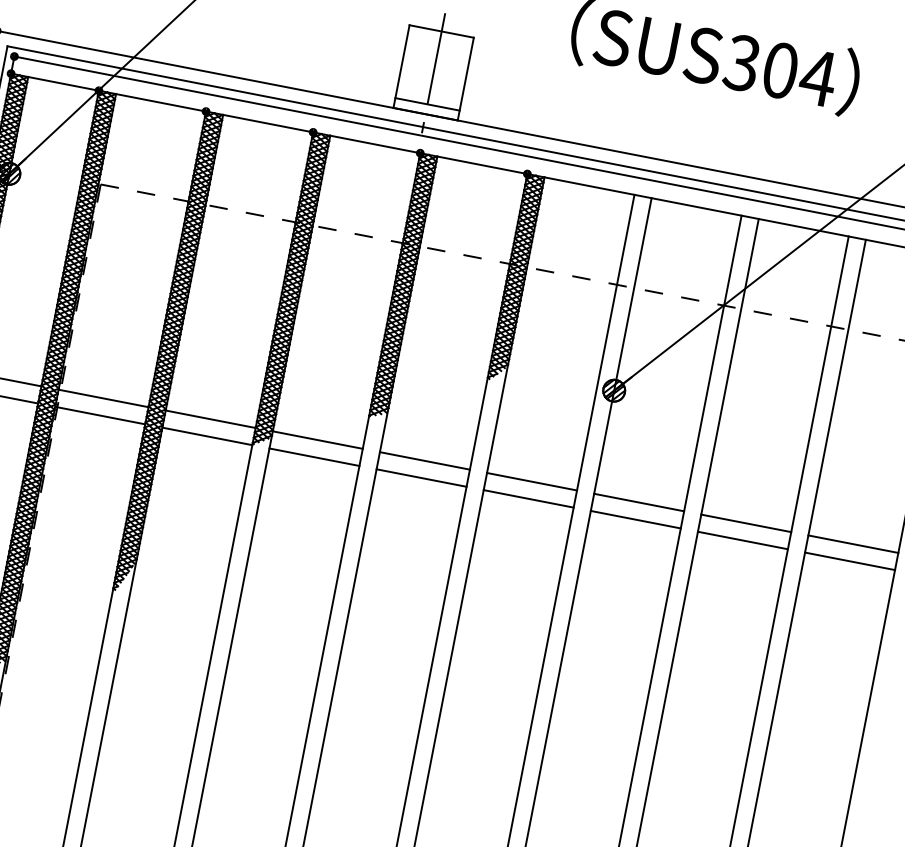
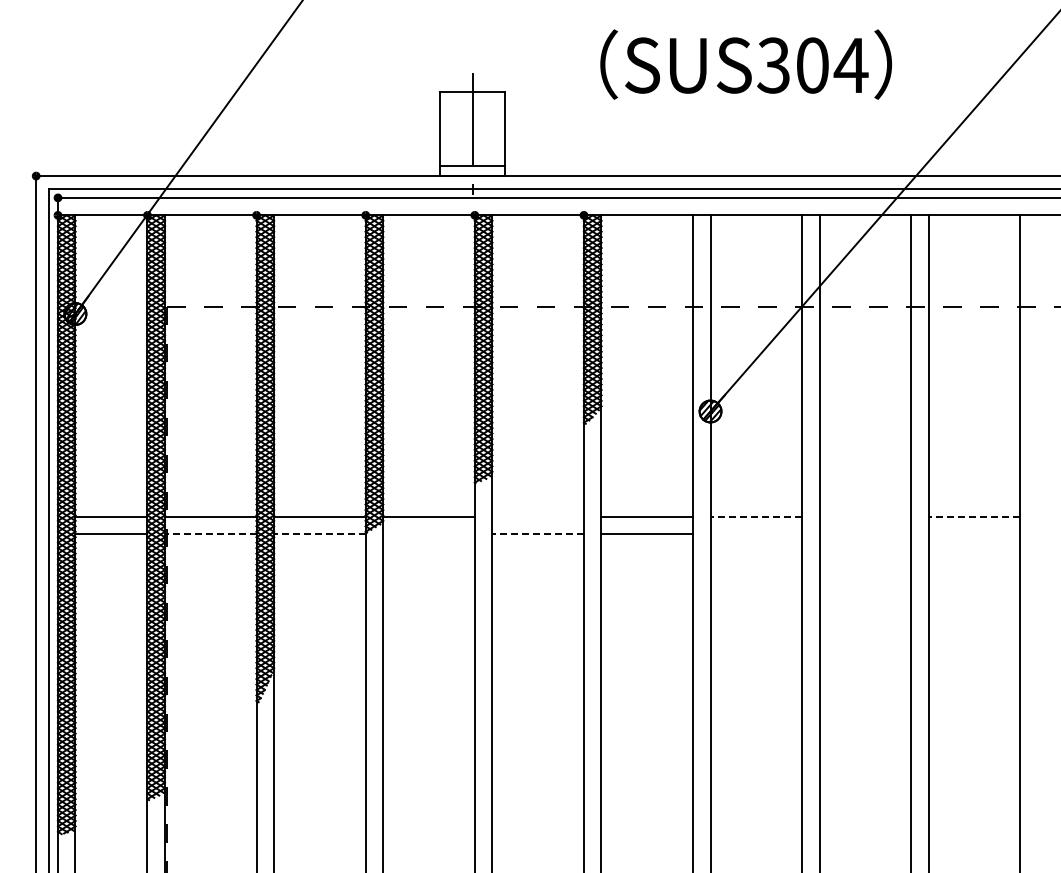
line: (100, 415) -> (210, 533), solid -> dashed
line: (207, 435) -> (319, 533), solid -> dashed
line: (314, 456) -> (428, 533), removed
line: (424, 460) -> (537, 516), removed
line: (422, 477) -> (538, 533), solid -> dashed
line: (639, 502) -> (756, 516), solid -> dashed
line: (636, 519) -> (756, 533), removed
line: (746, 523) -> (865, 516), removed
line: (743, 540) -> (865, 533), removed
line: (853, 544) -> (974, 516), solid -> dashed
line: (850, 560) -> (974, 533), removed

